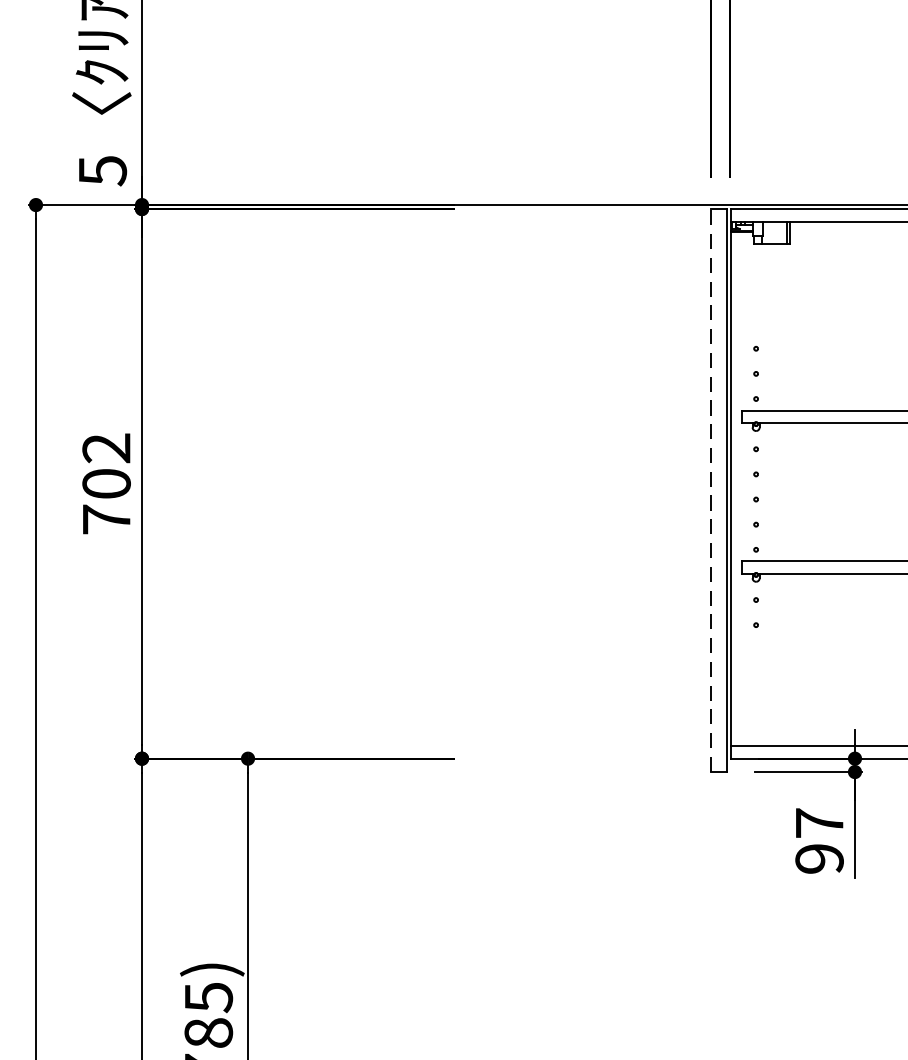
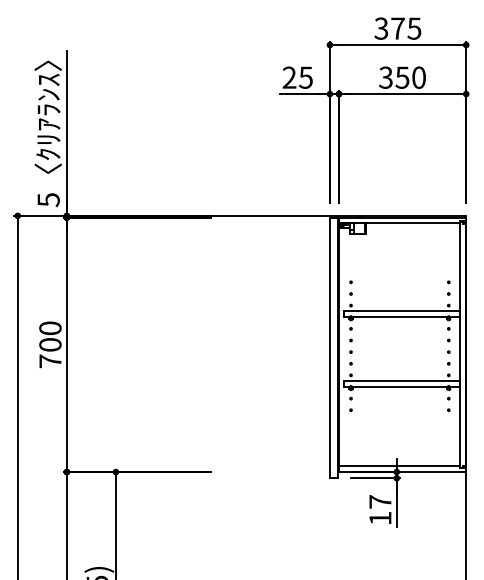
text: (106, 448) -> (50, 328), 702 -> 700
line: (709, 489) -> (329, 347), dashed -> solid
text: (819, 859) -> (380, 518), 97 -> 17

